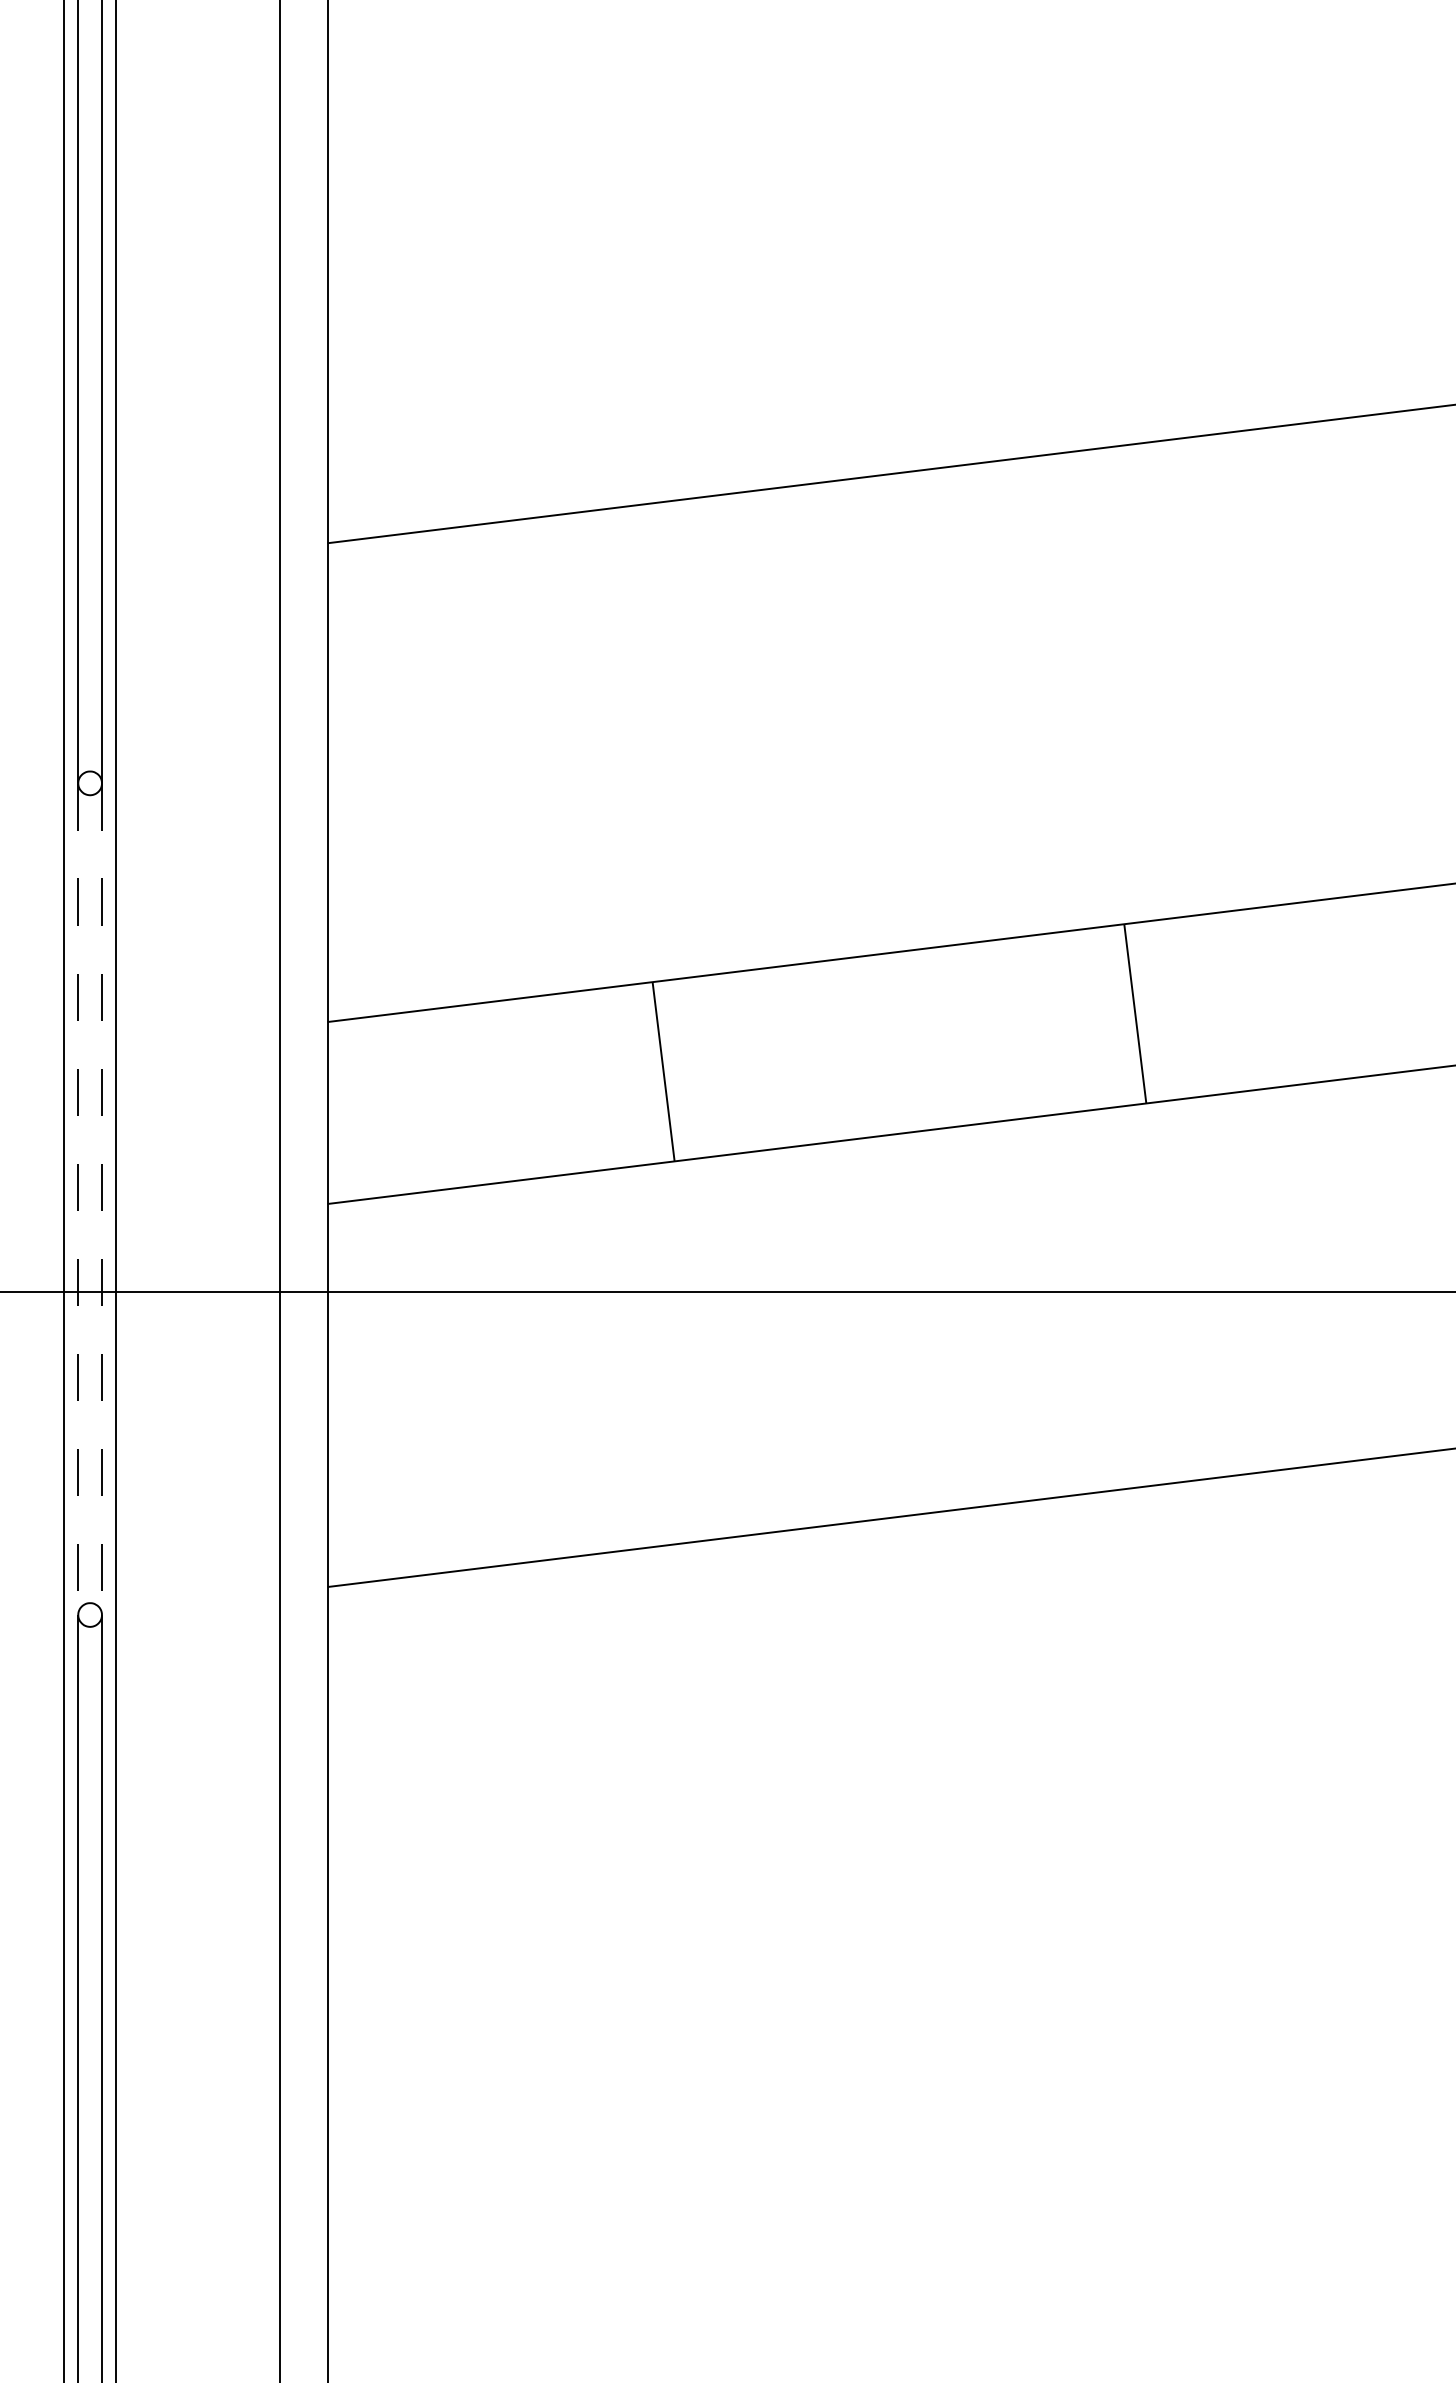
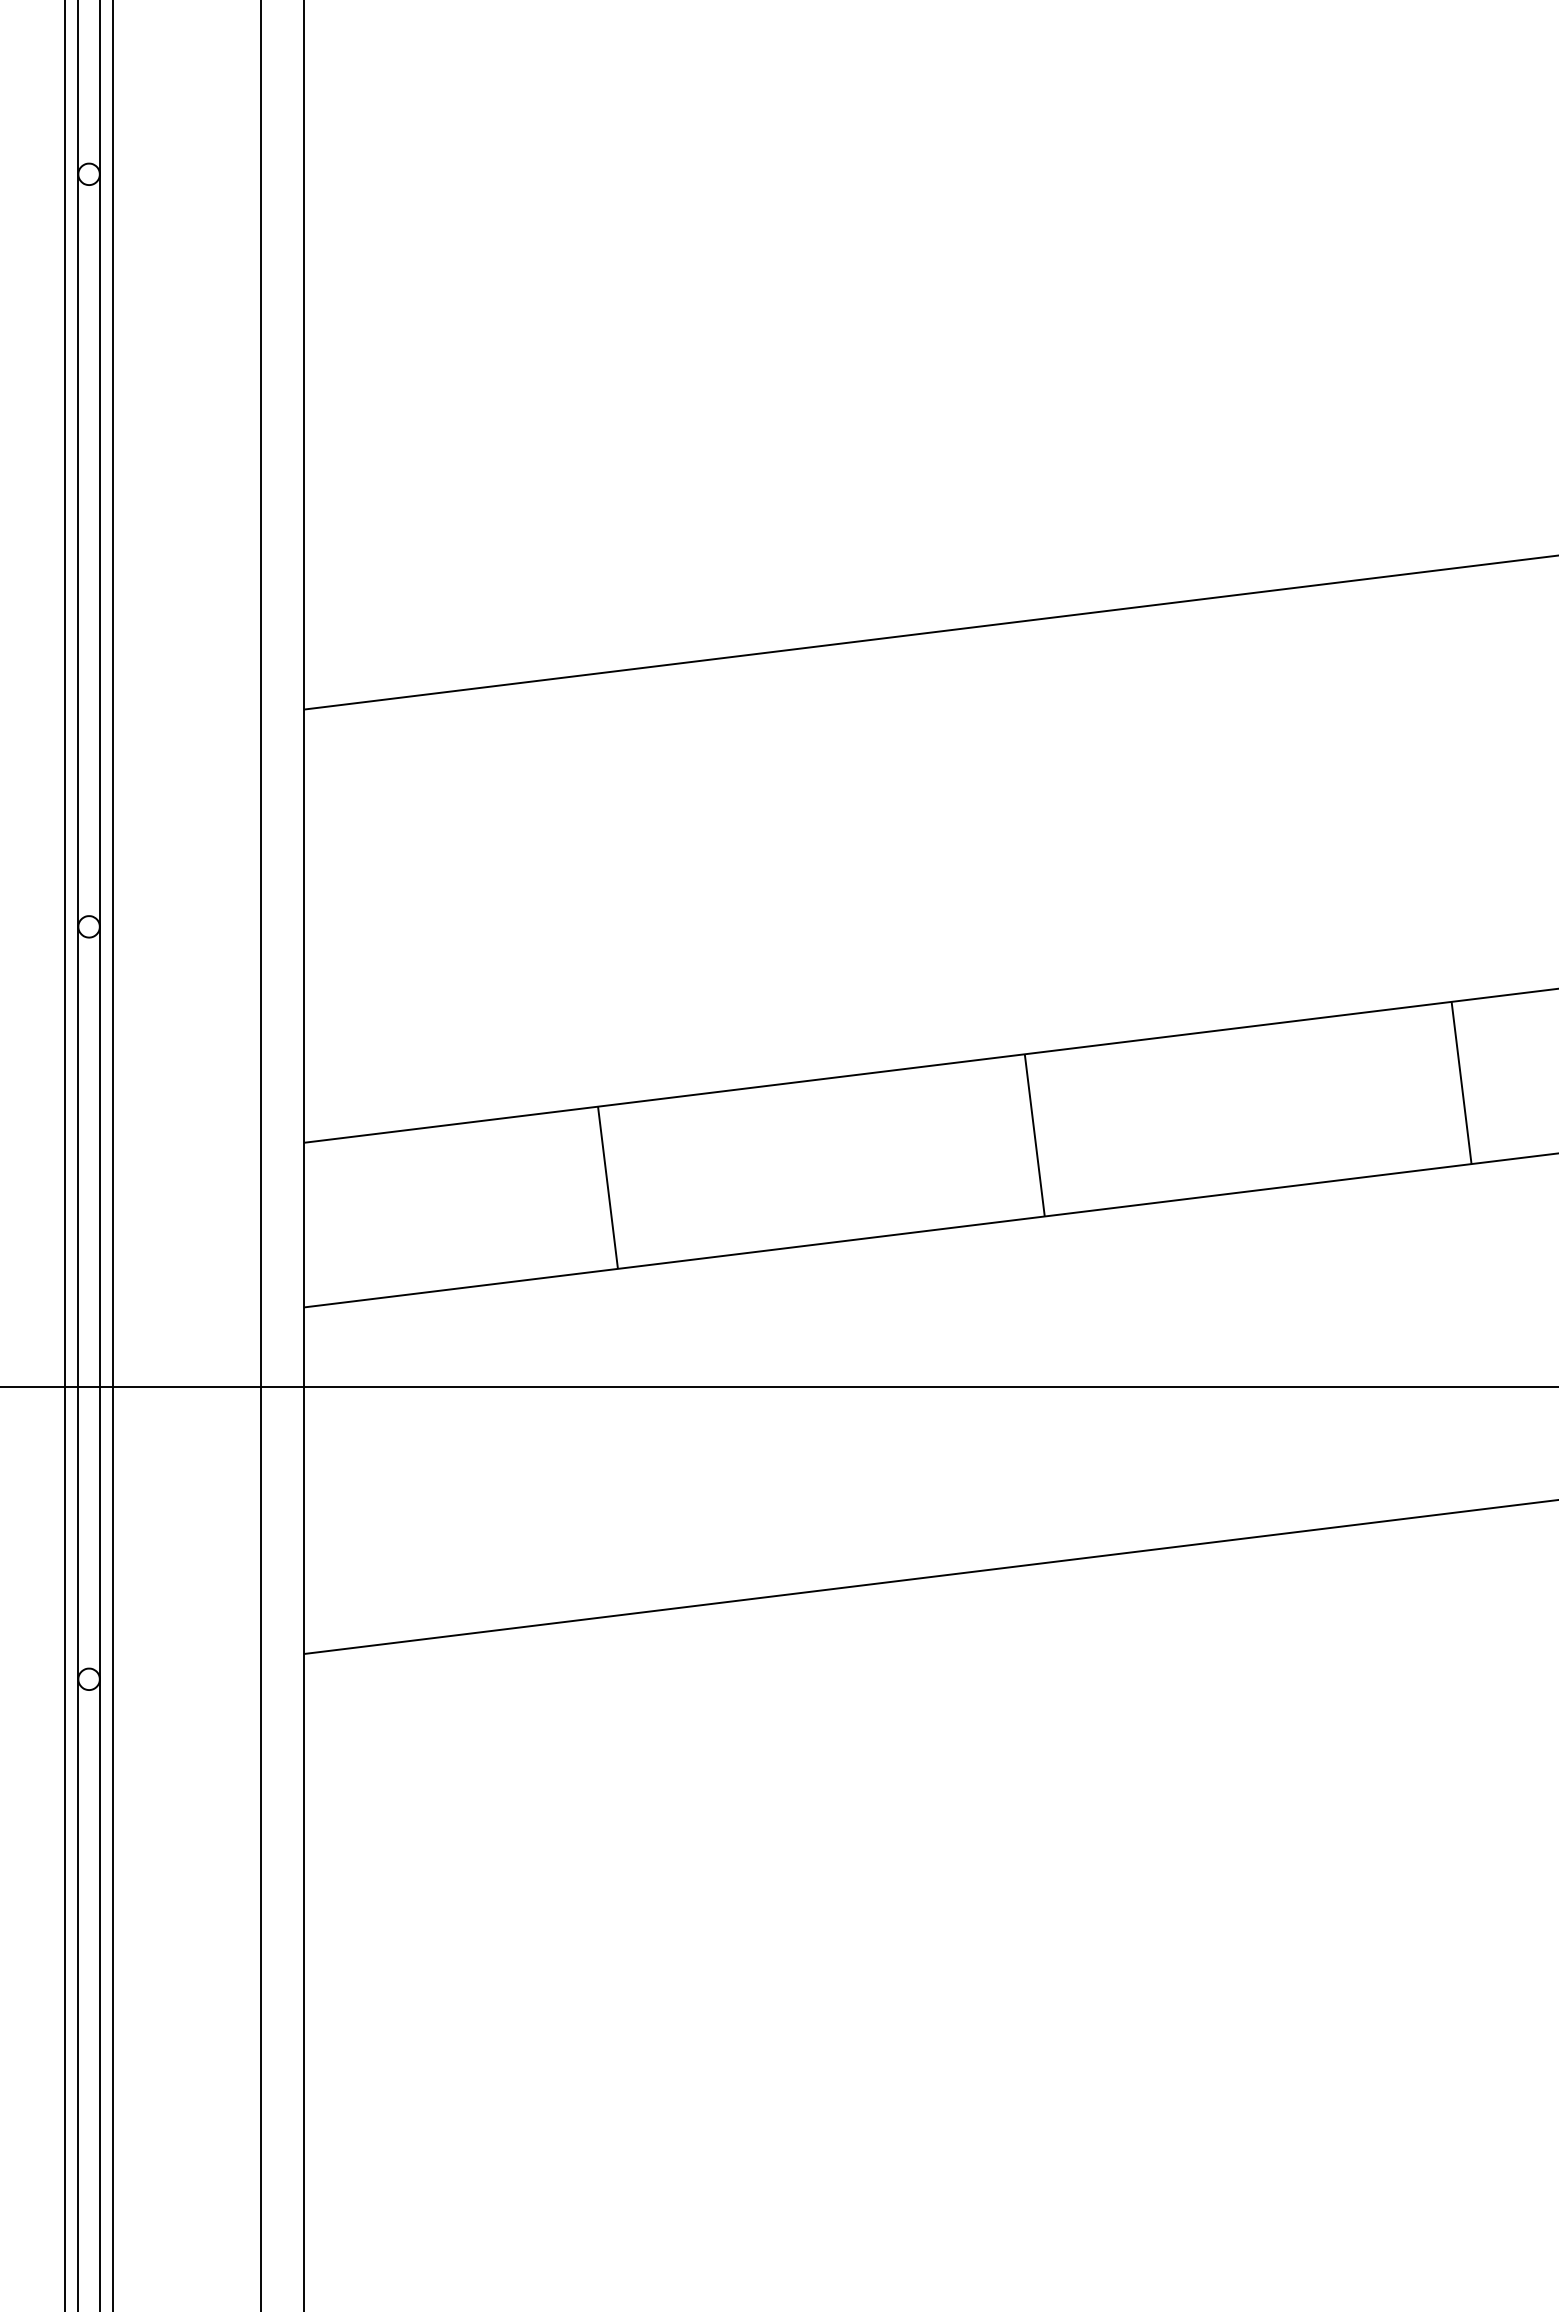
line: (78, 1199) -> (78, 1303), dashed -> solid
line: (101, 1199) -> (99, 1303), dashed -> solid

